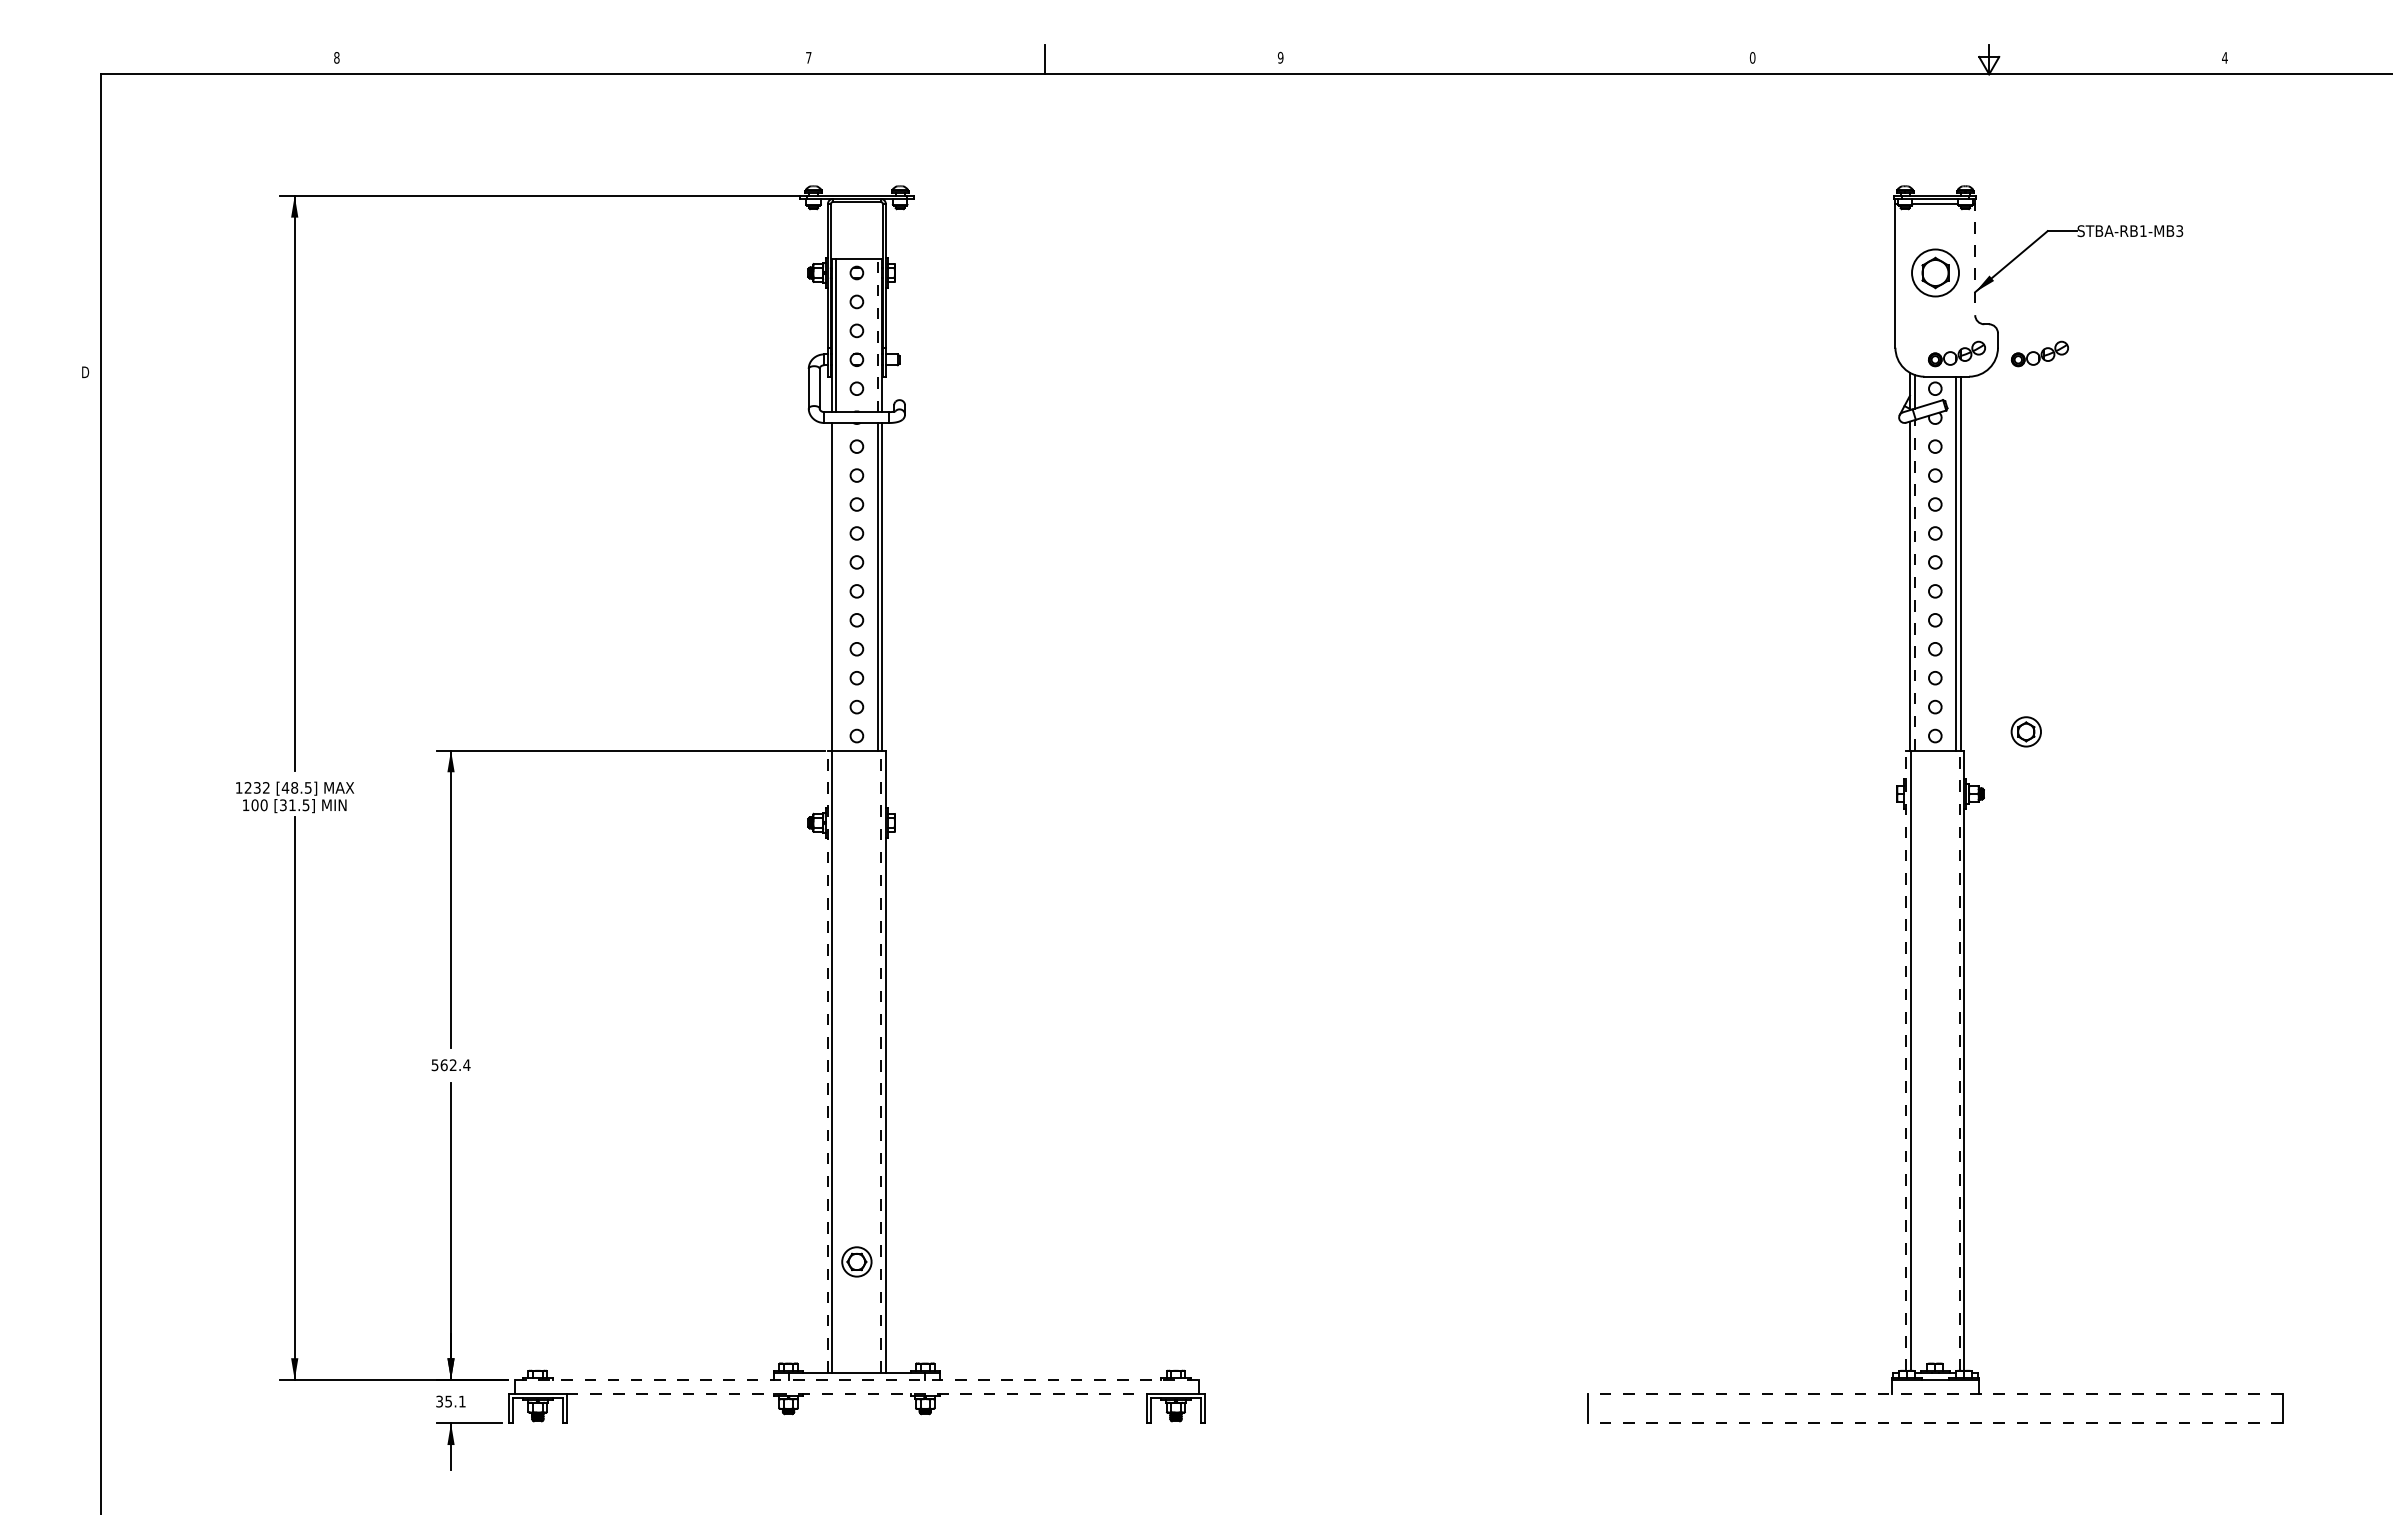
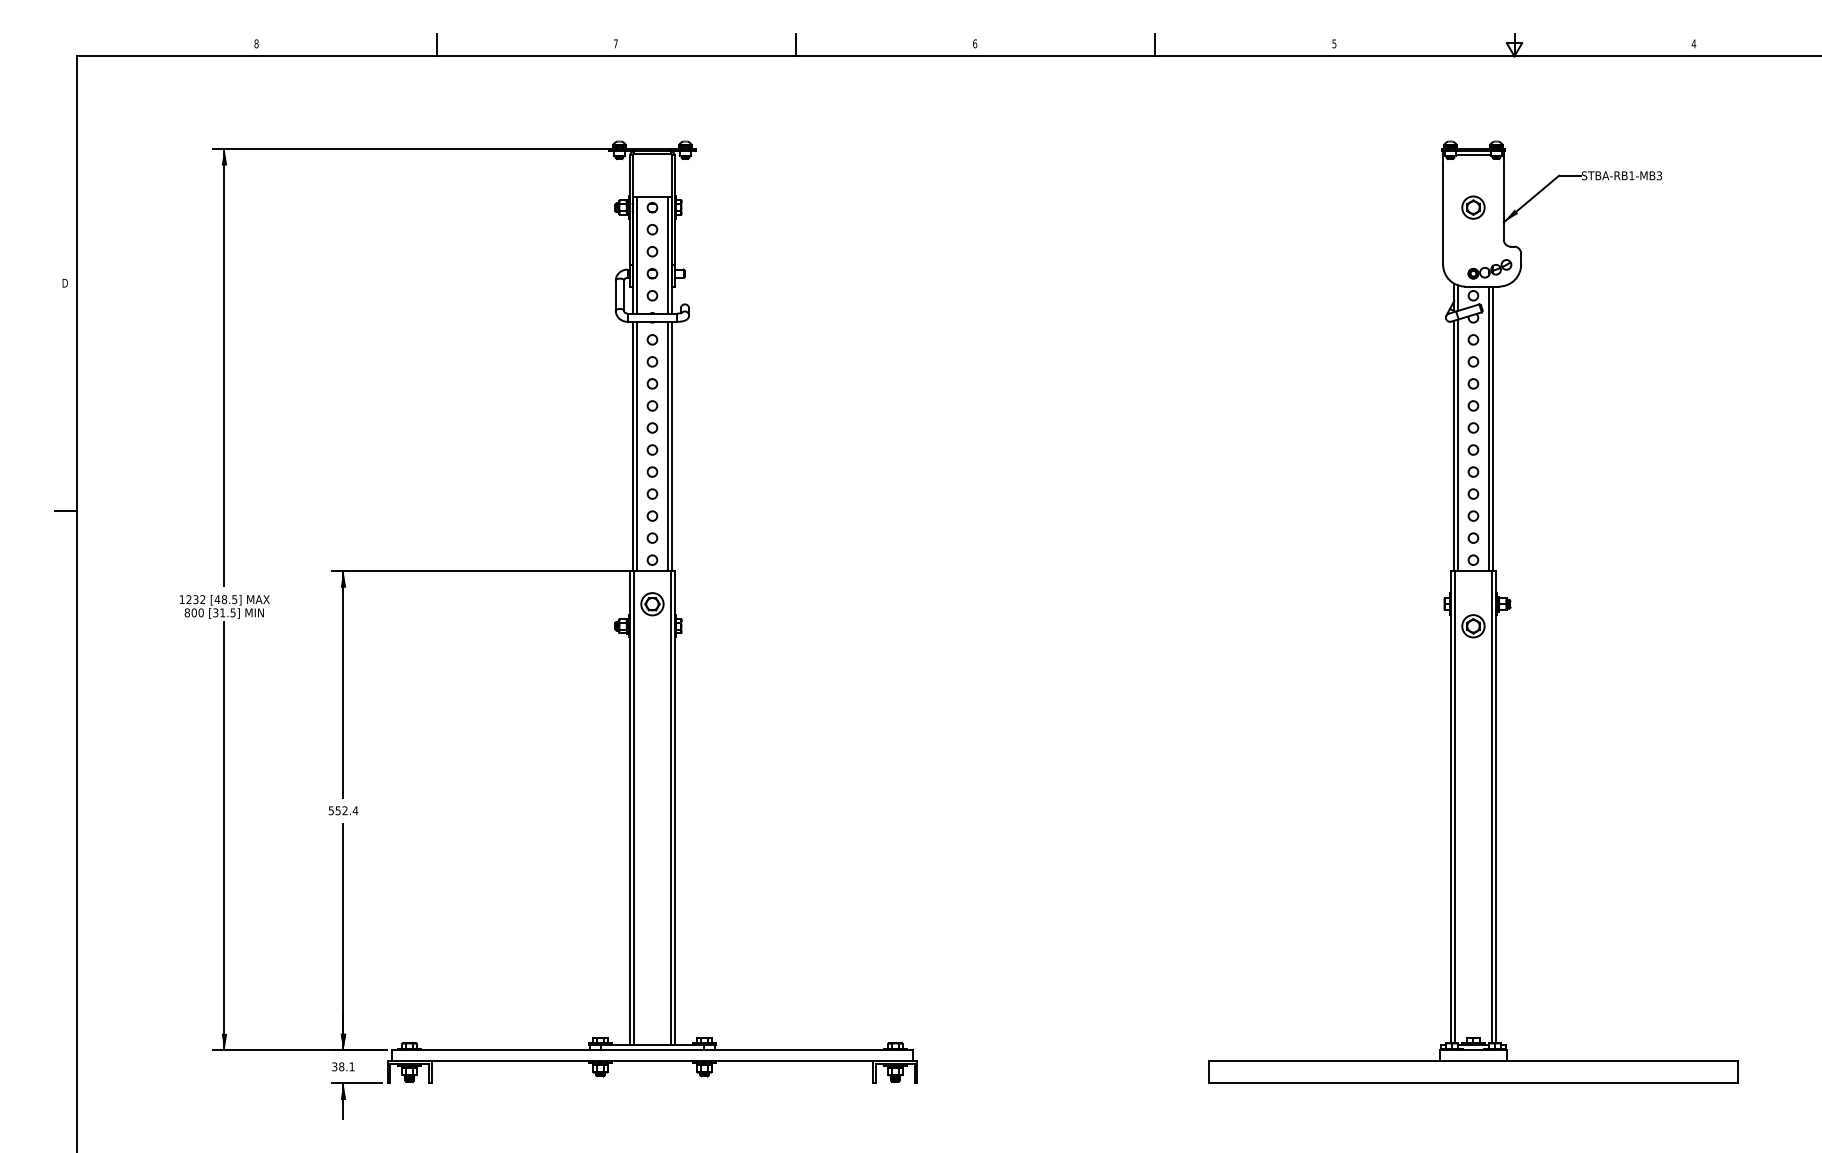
text: (1280, 57) -> (974, 43), 9 -> 6
text: (1752, 57) -> (1334, 43), 0 -> 5
line: (573, 59) -> (436, 45), added
line: (1517, 59) -> (1155, 45), added
line: (1975, 257) -> (1504, 195), dashed -> solid
part: (1934, 272) -> (1472, 207), size x0.62
line: (877, 335) -> (668, 255), dashed -> solid
part: (2039, 353) -> (1552, 268), removed
line: (1914, 584) -> (1457, 444), dashed -> solid
line: (836, 586) -> (636, 446), added
line: (85, 671) -> (65, 511), added
part: (2025, 731) -> (1472, 625), moved
text: (245, 805) -> (187, 613), 100 -> 800
line: (1906, 1060) -> (1451, 807), dashed -> solid
line: (1959, 1060) -> (1491, 807), dashed -> solid
line: (827, 1061) -> (630, 807), dashed -> solid
line: (881, 1061) -> (671, 807), dashed -> solid
text: (443, 1065) -> (337, 810), 562.4 -> 552.4
part: (856, 1261) -> (652, 603), moved
line: (856, 1379) -> (652, 1050), dashed -> solid
line: (857, 1394) -> (652, 1061), dashed -> solid
line: (1935, 1394) -> (1473, 1061), dashed -> solid
text: (448, 1401) -> (341, 1066), 35.1 -> 38.1
line: (1935, 1423) -> (1473, 1083), dashed -> solid

